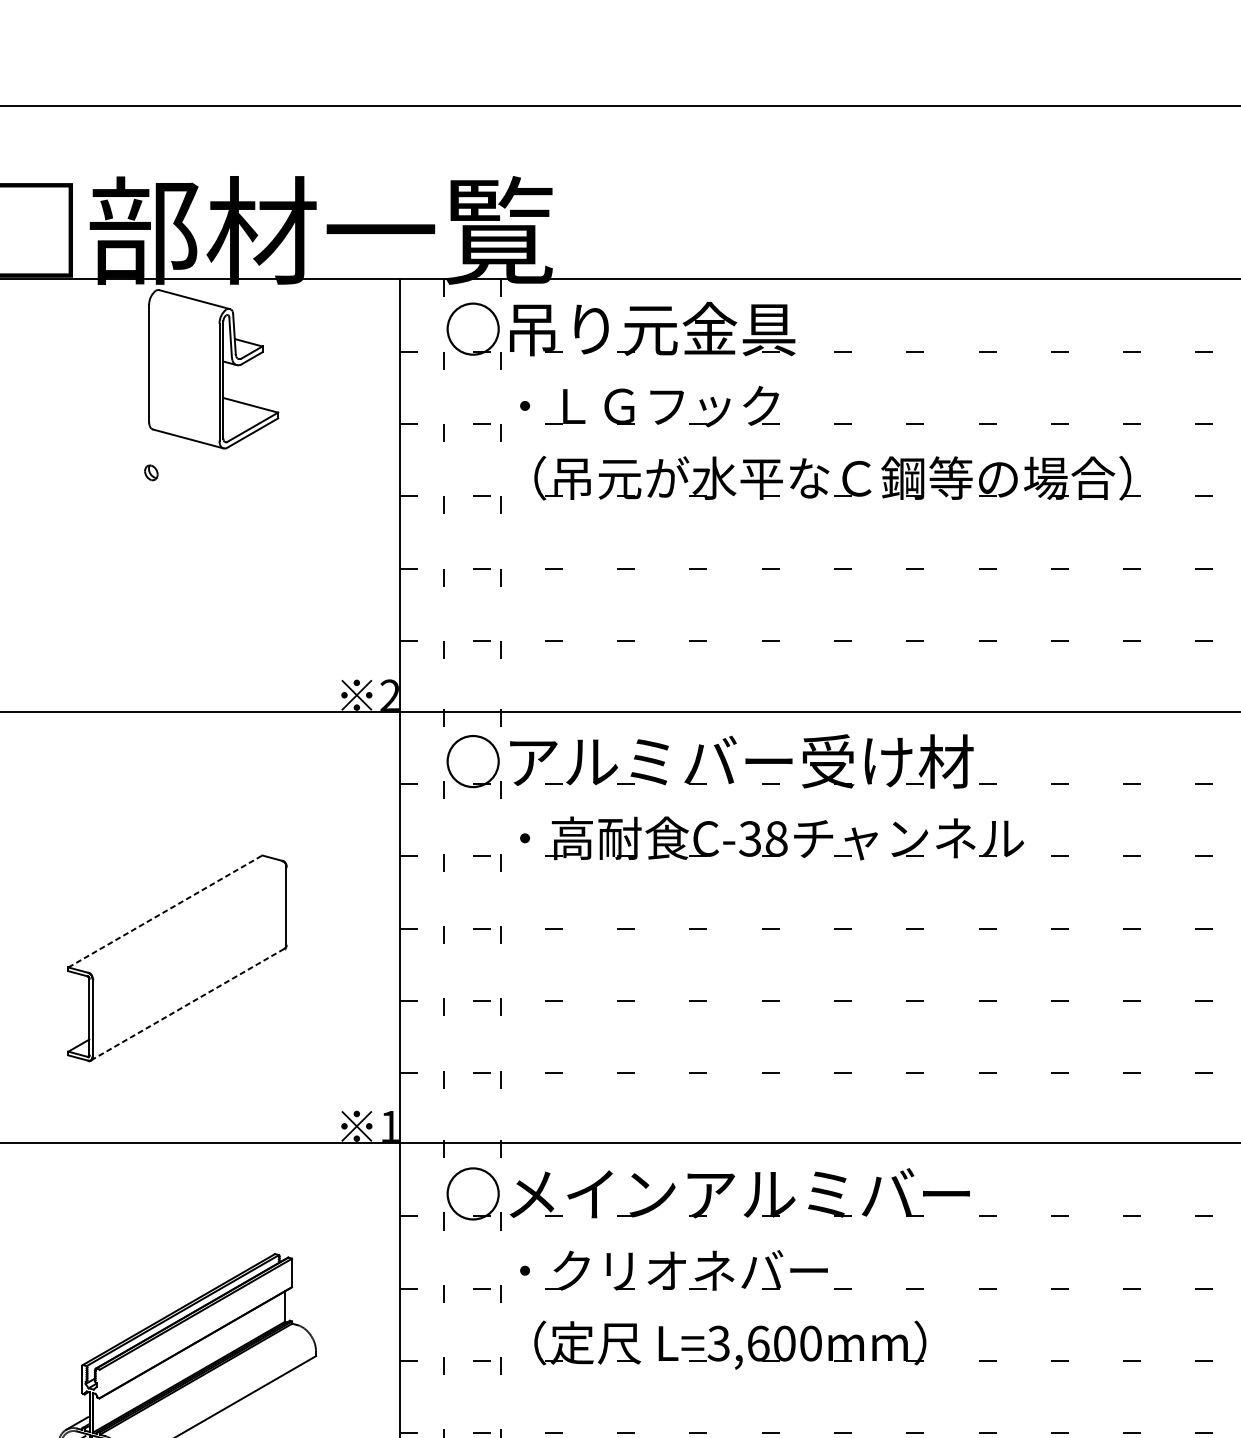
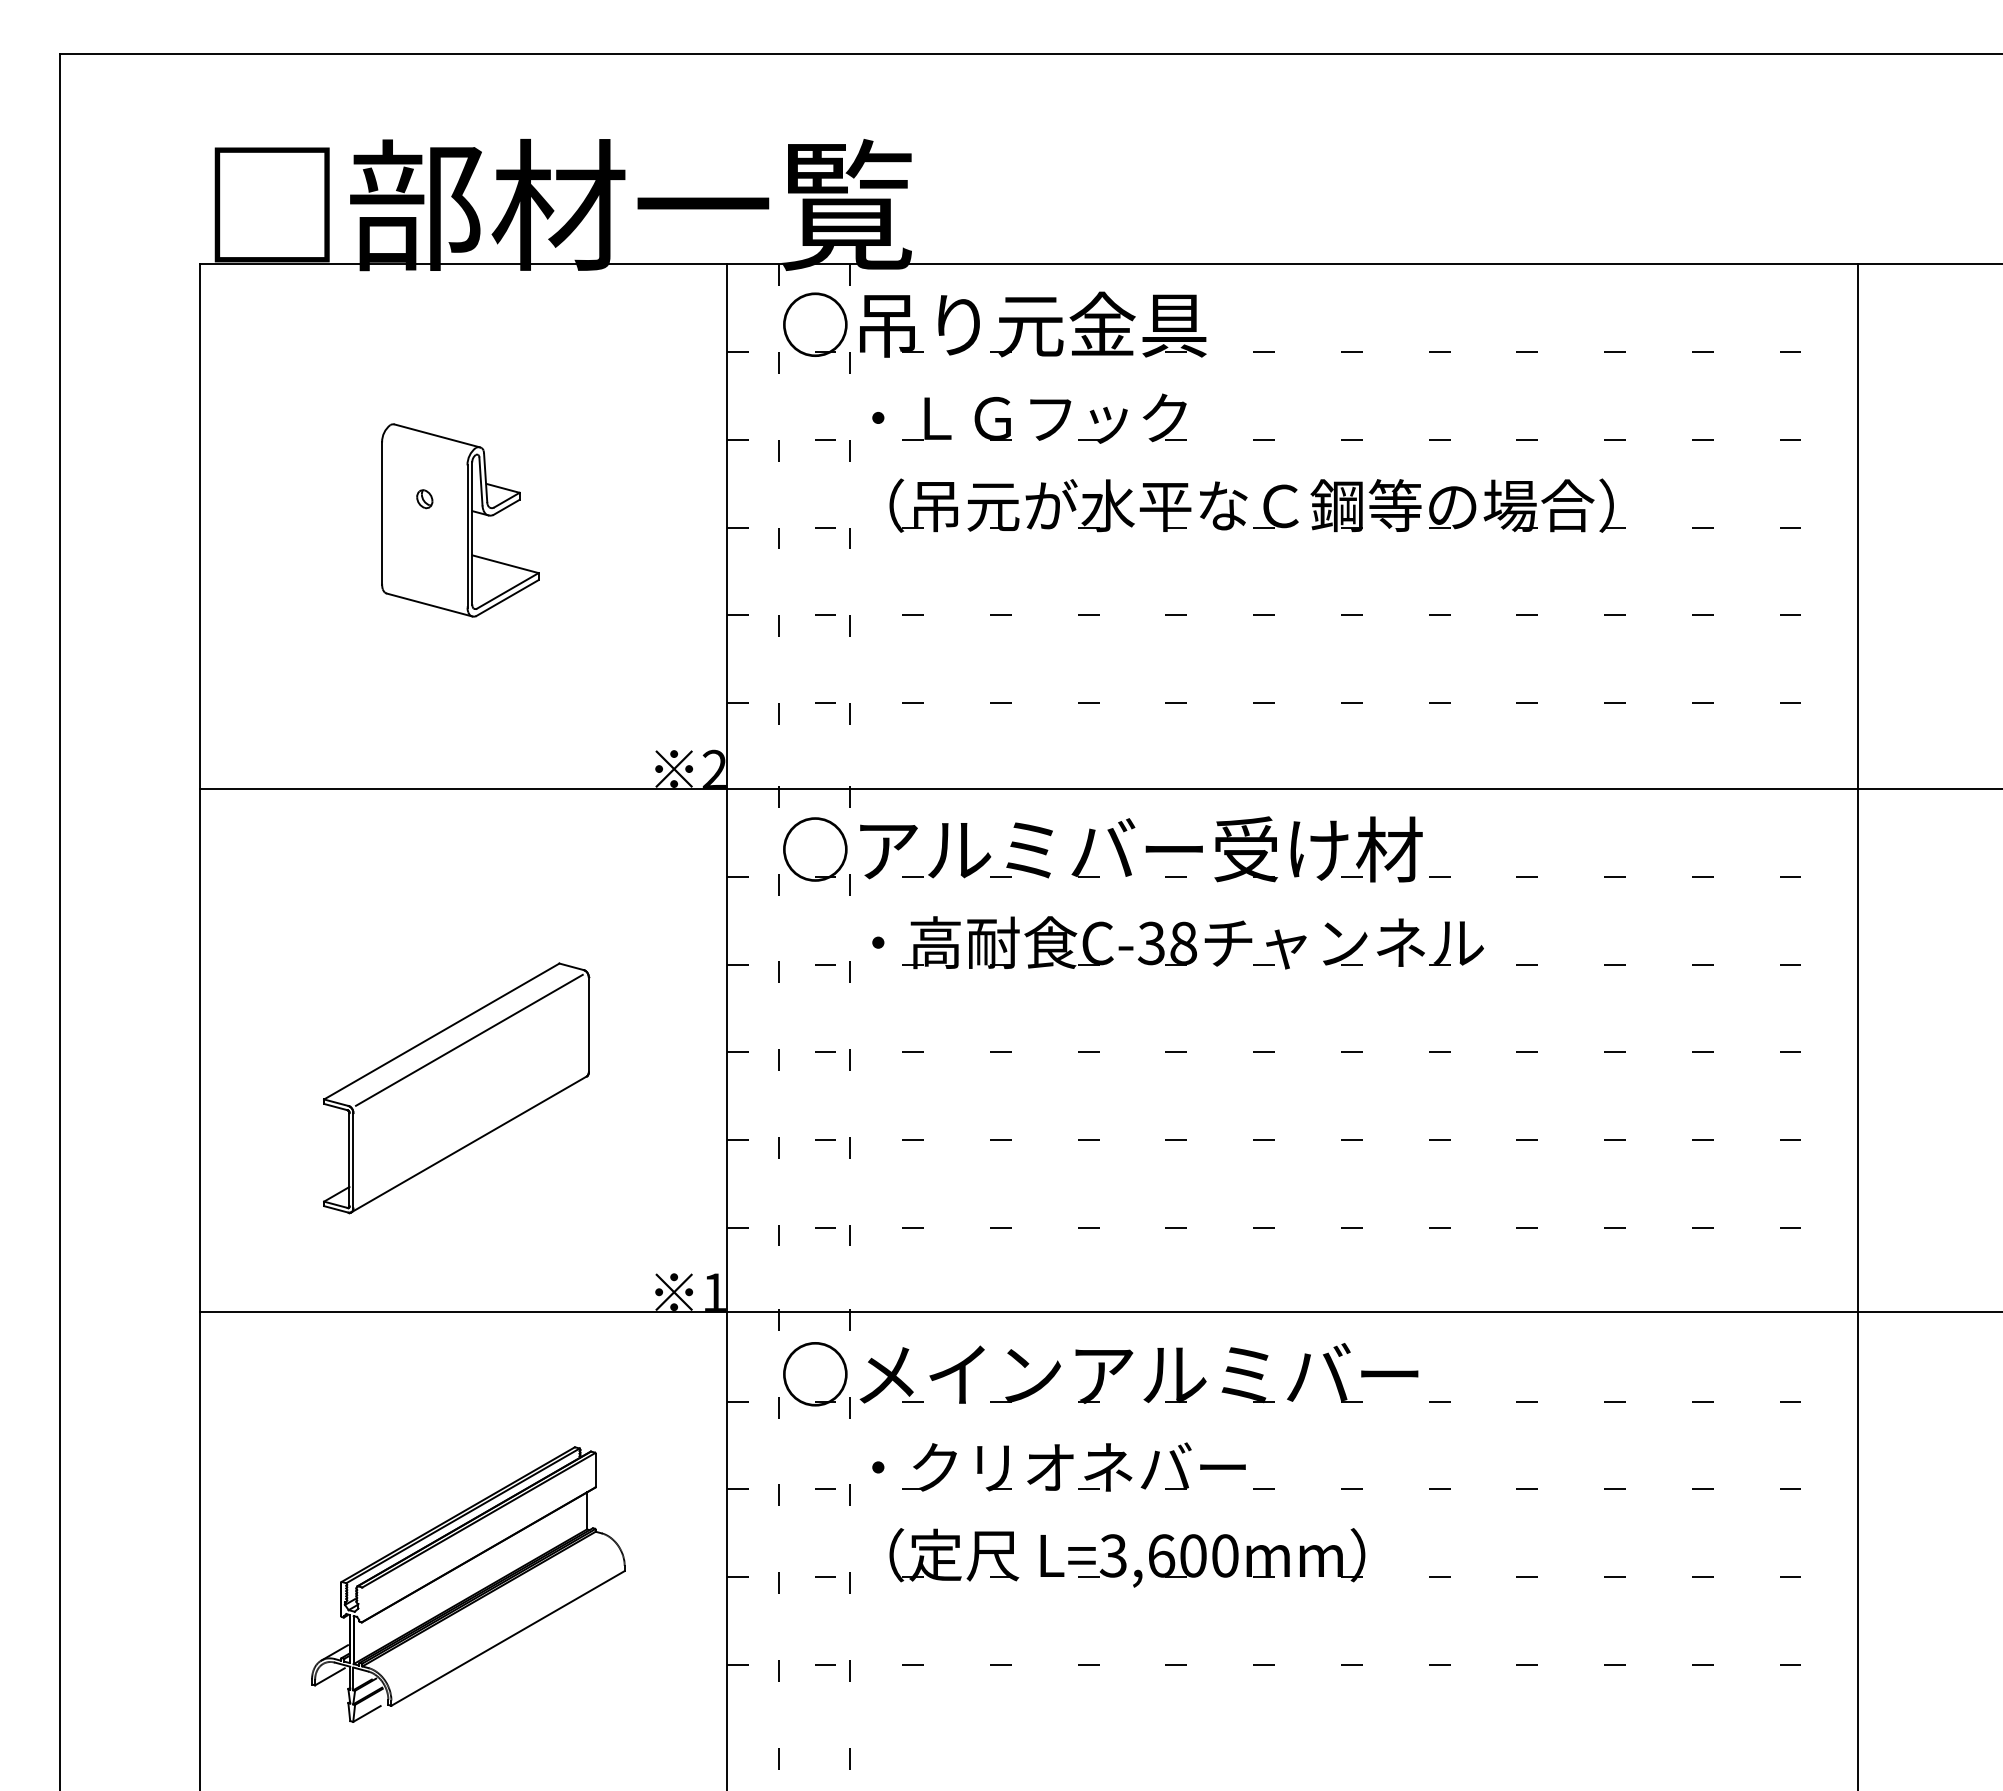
part: (213, 369) -> (460, 520), moved
line: (165, 911) -> (441, 1031), dashed -> solid
line: (188, 918) -> (469, 1039), added
line: (188, 1004) -> (469, 1144), dashed -> solid

